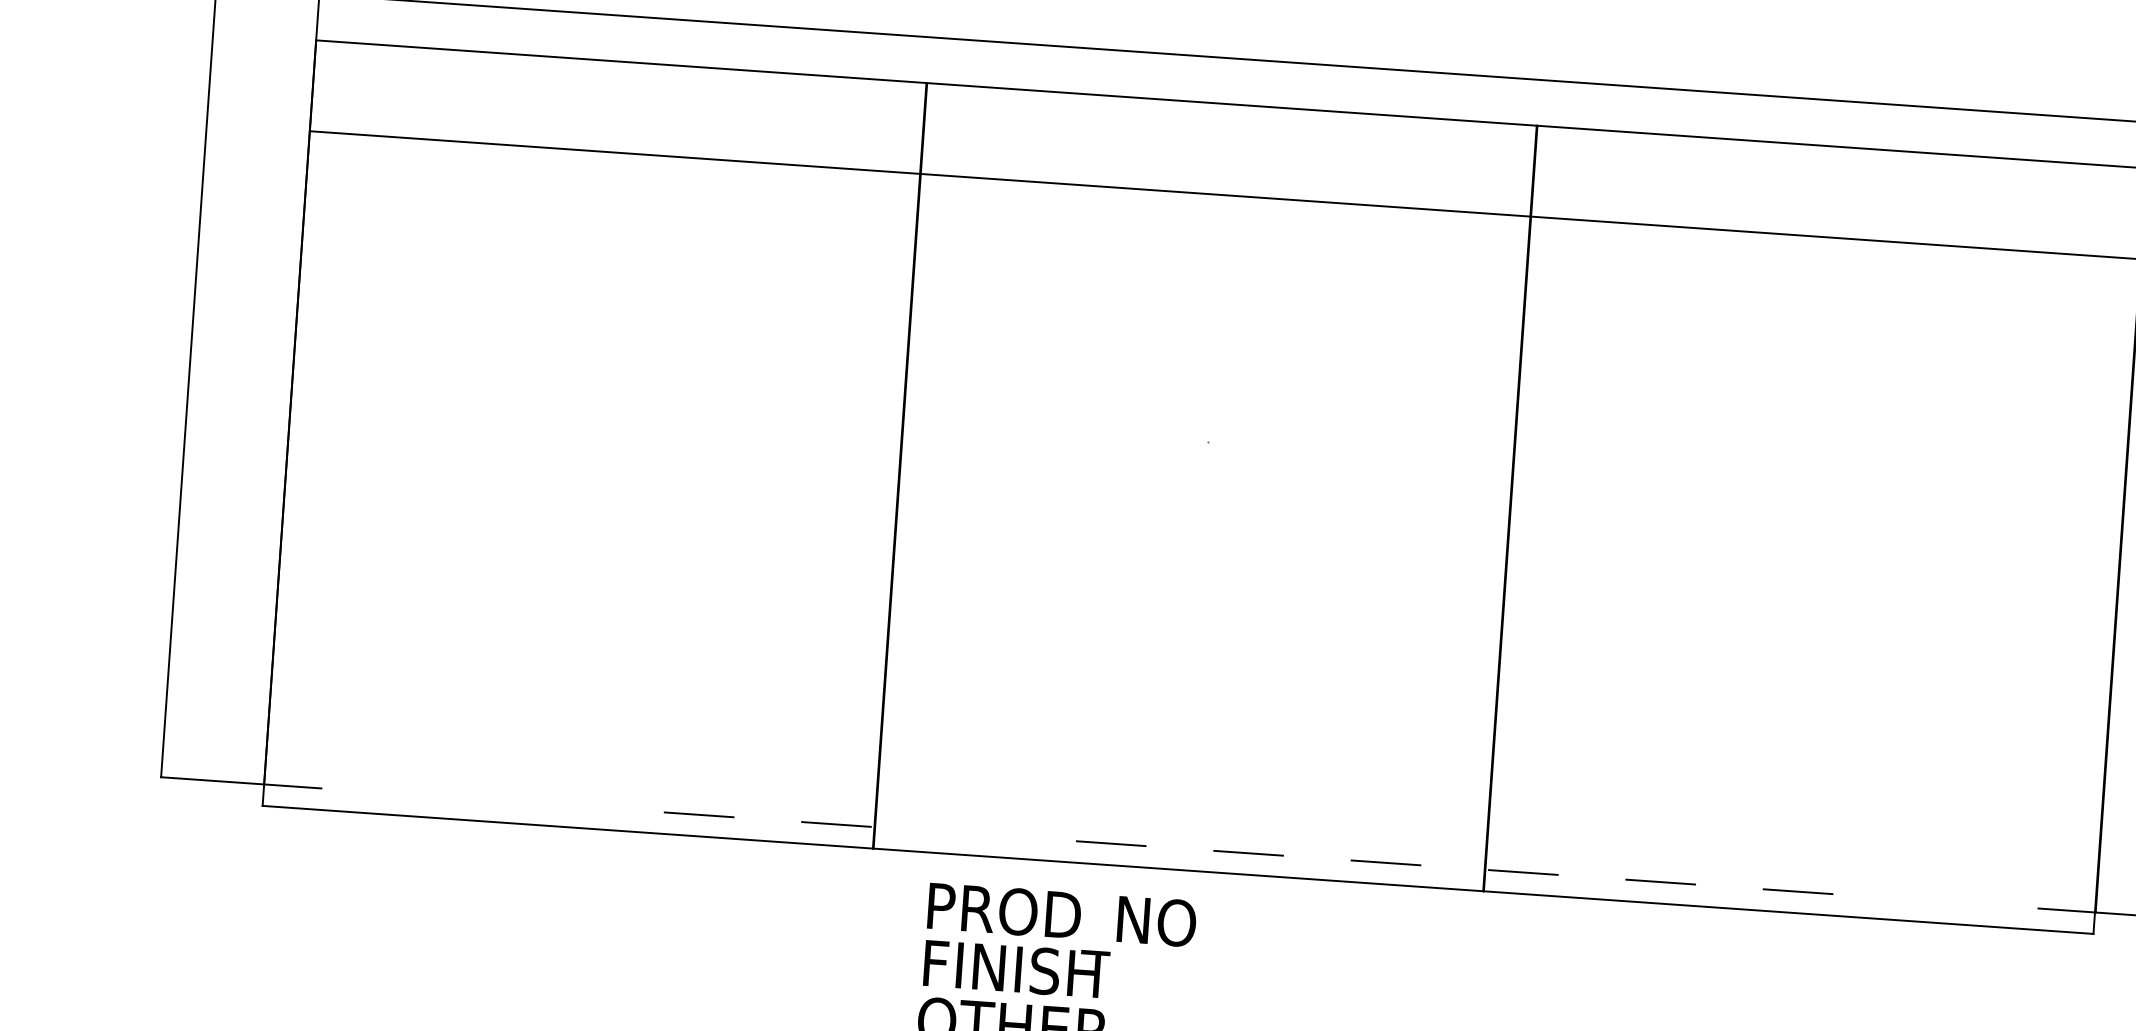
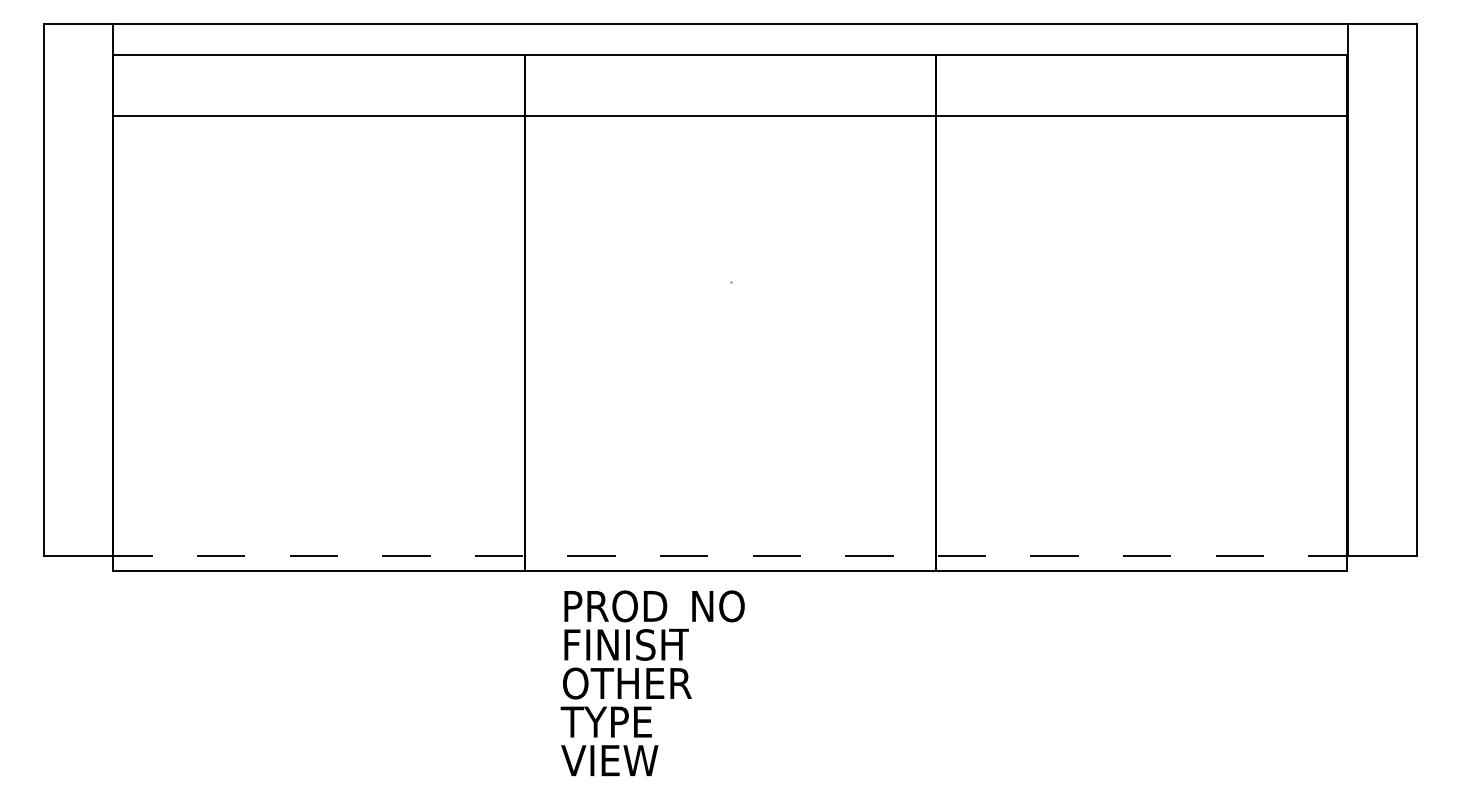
line: (423, 794) -> (220, 555), added
line: (561, 805) -> (313, 556), added
line: (973, 834) -> (591, 556), added
line: (1935, 901) -> (1239, 556), added

